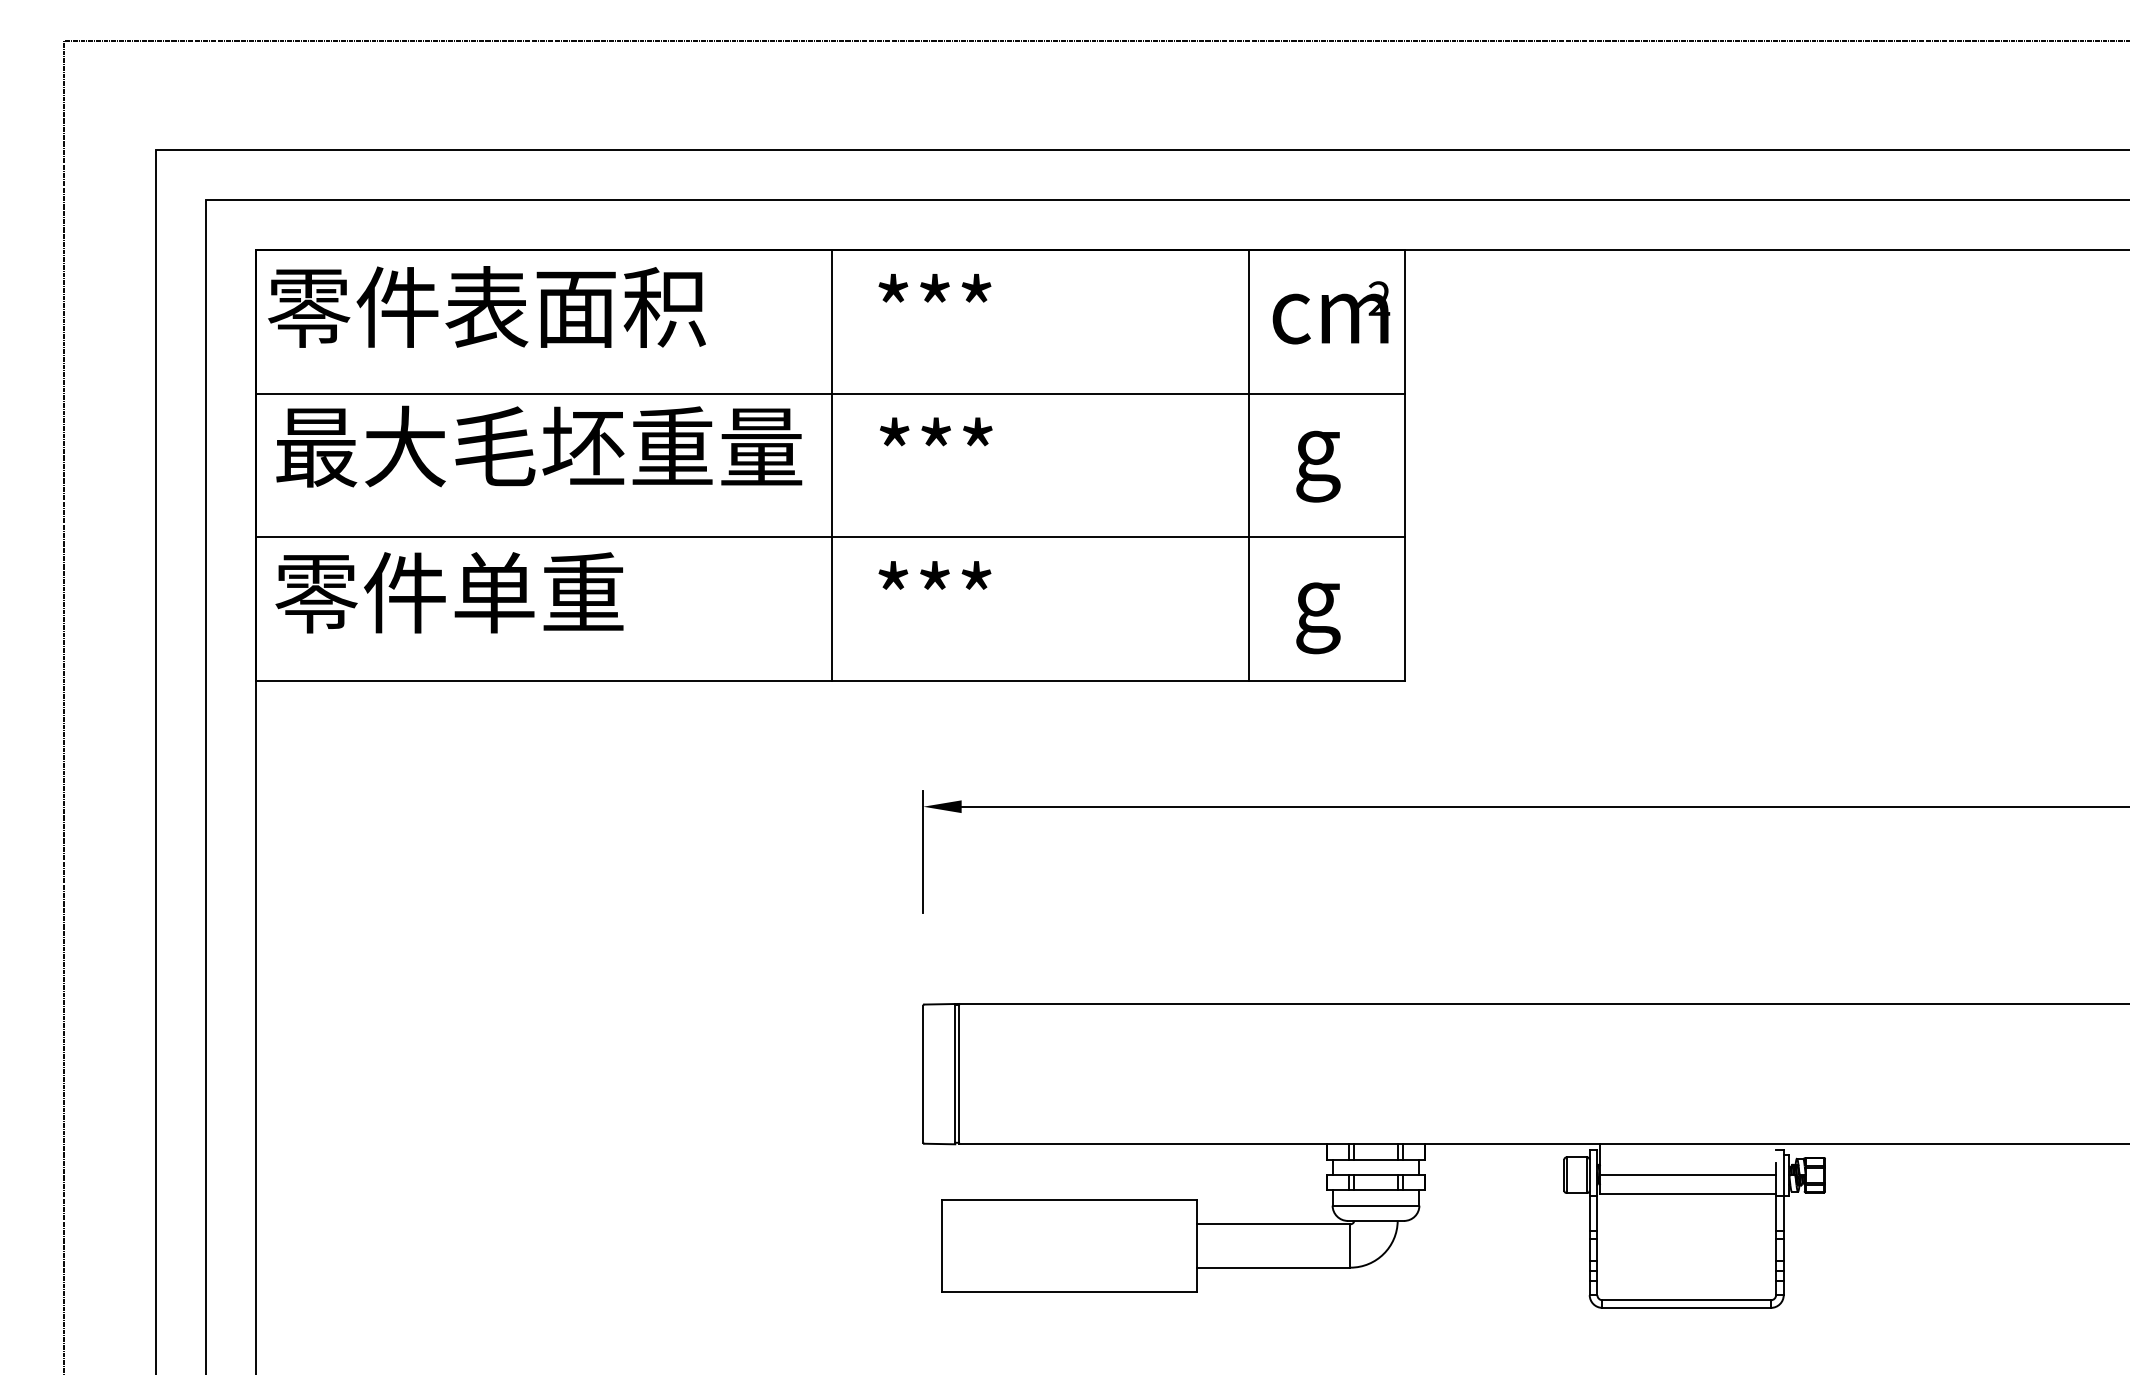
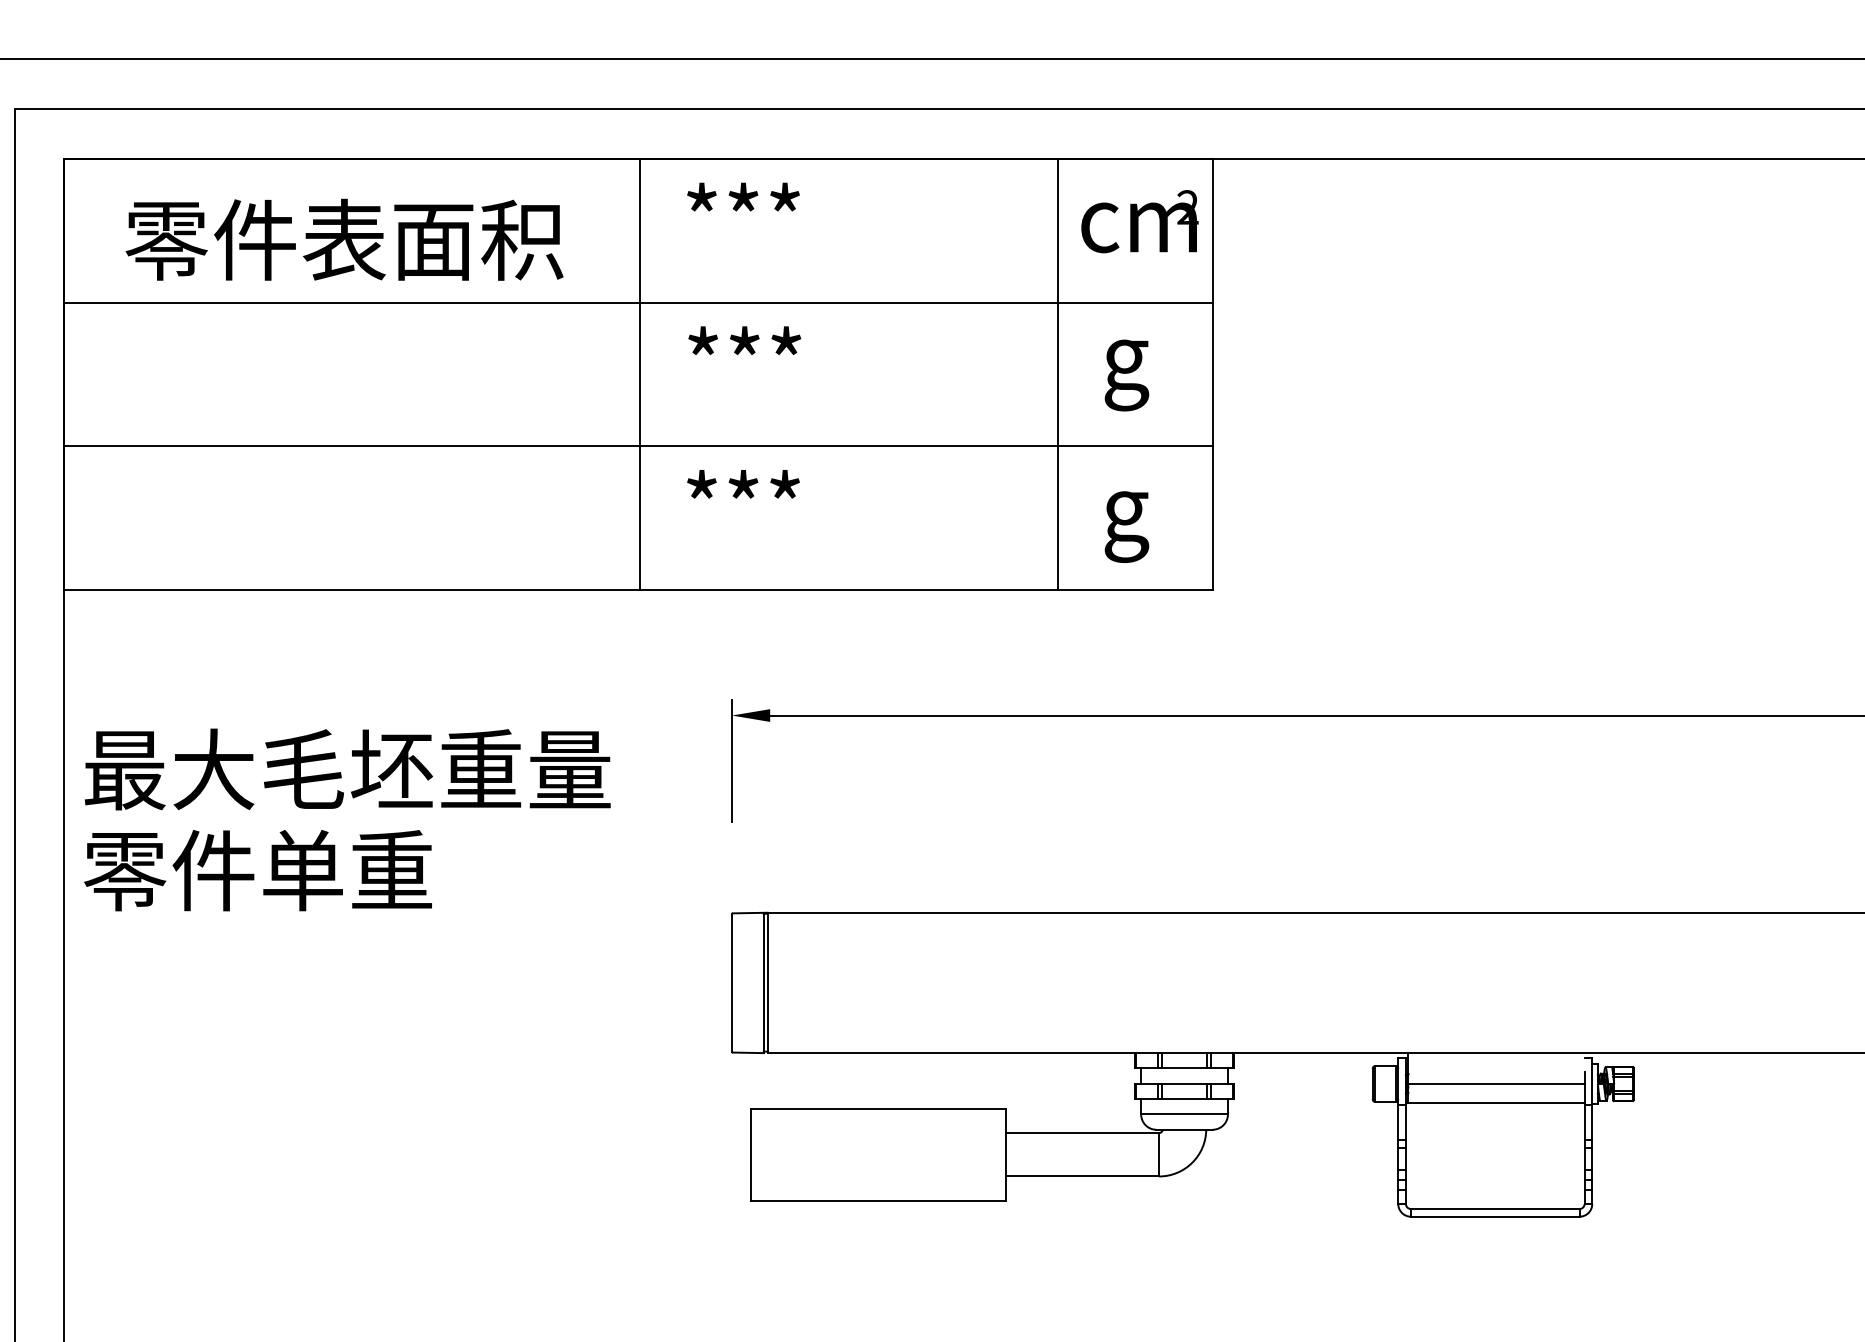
text: (486, 306) -> (344, 239), moved
text: (539, 446) -> (348, 769), moved
text: (449, 592) -> (258, 870), moved

